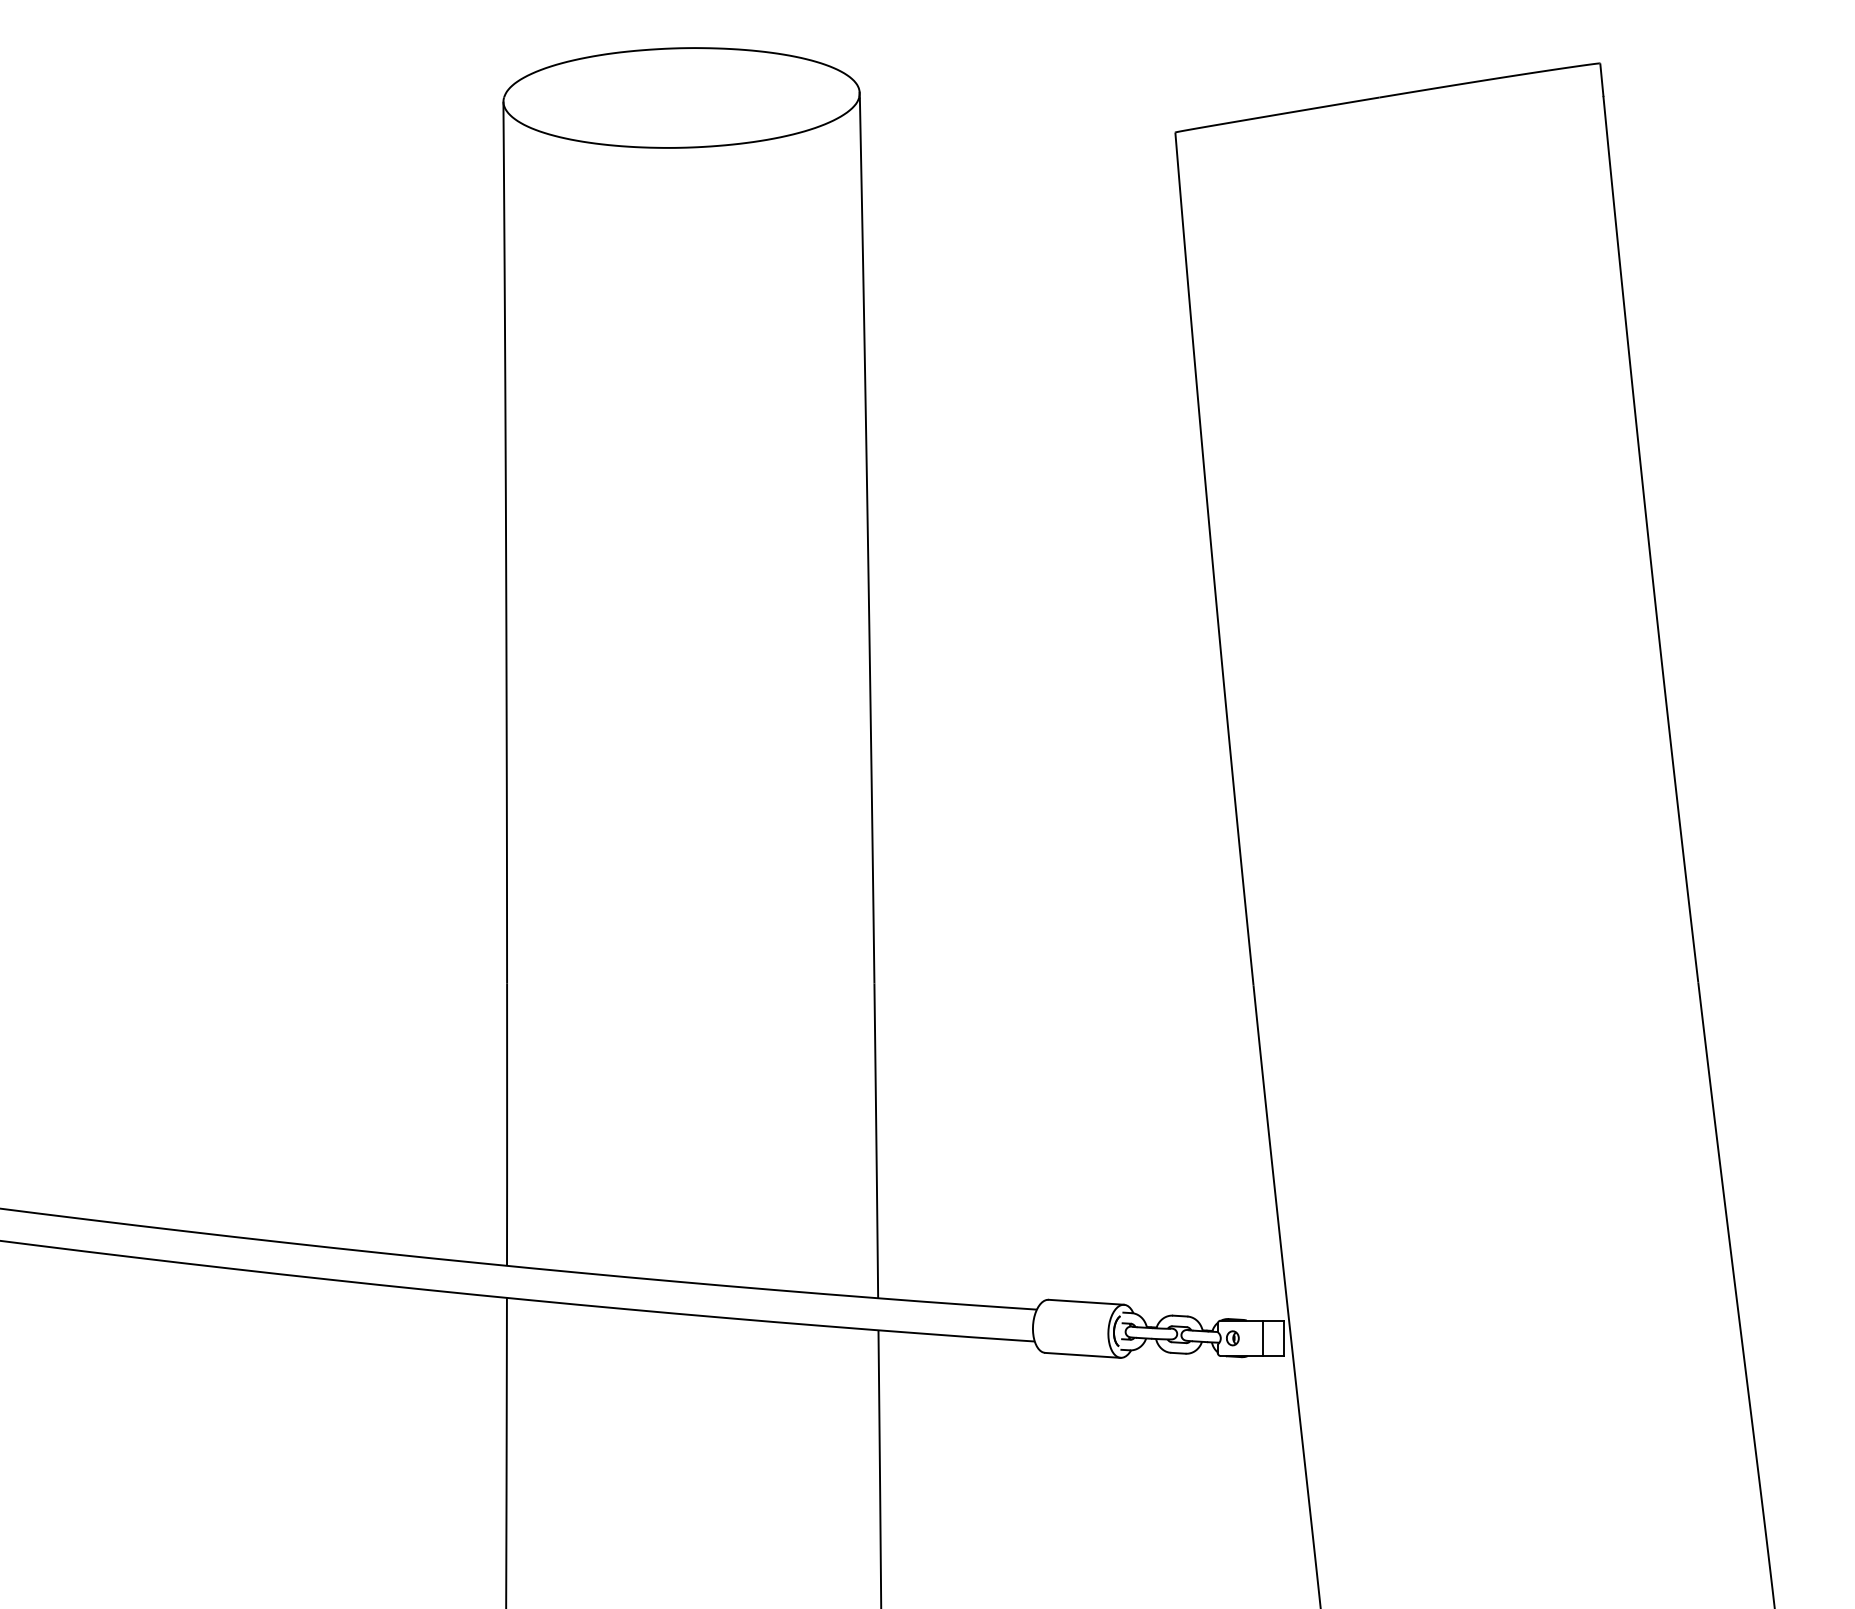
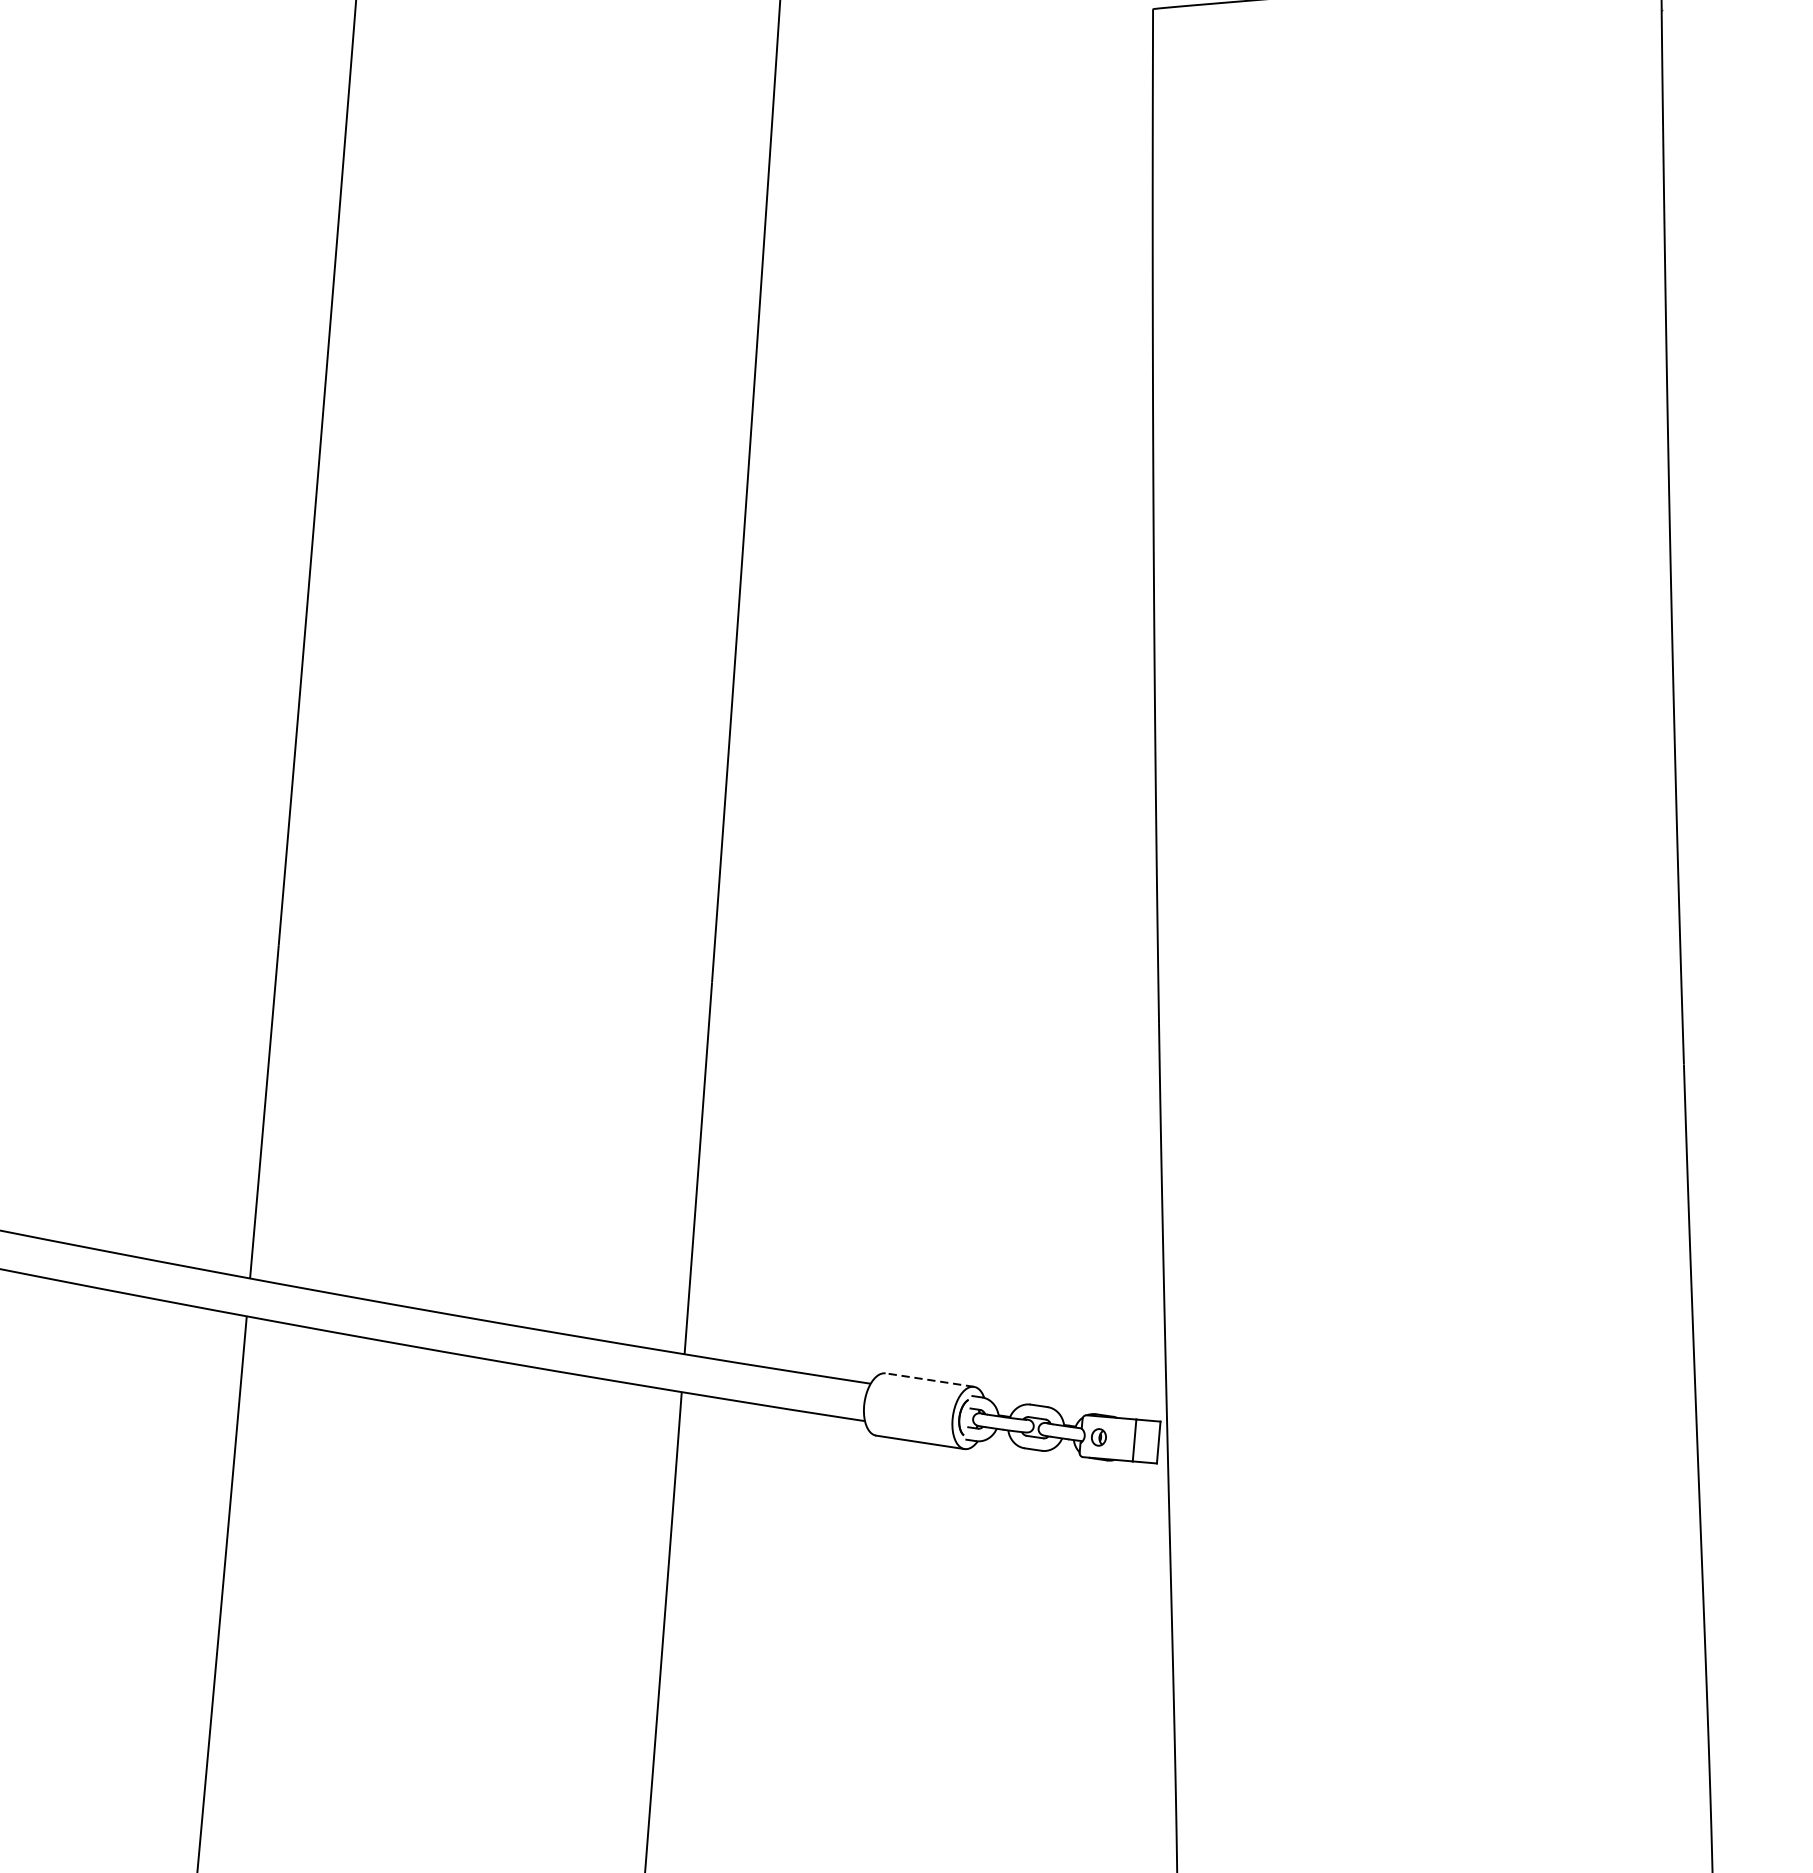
line: (1086, 1302) -> (929, 1380), solid -> dashed

